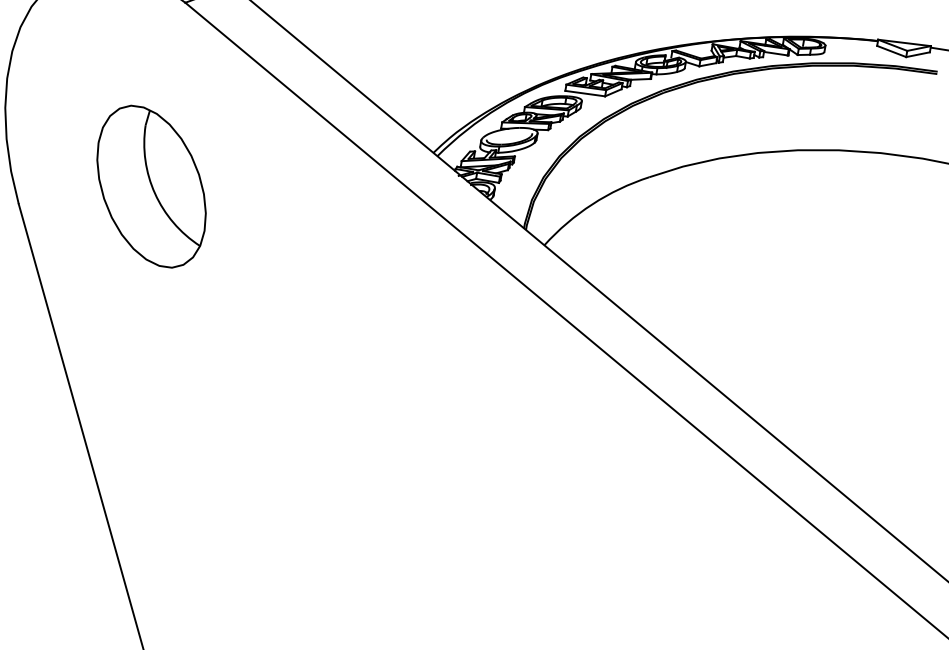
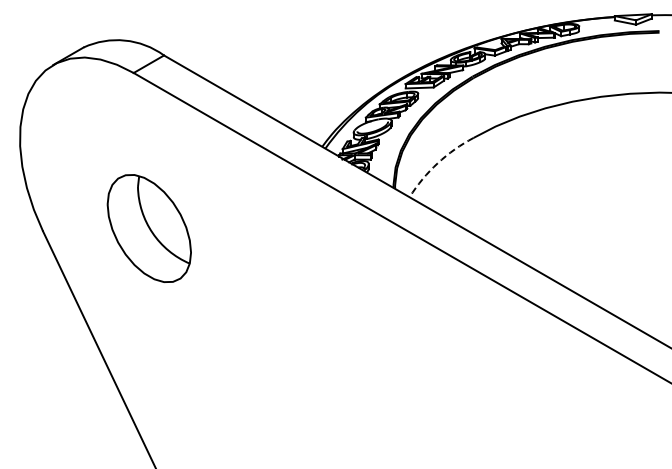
part: (150, 186) -> (148, 228), moved
arc: (592, 204) -> (437, 163), solid -> dashed

